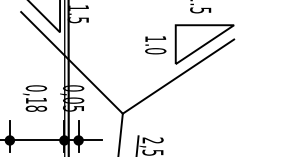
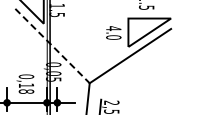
text: (155, 38) -> (113, 28), 1.0 -> 4.0
line: (71, 63) -> (52, 46), solid -> dashed
text: (35, 97) -> (25, 83), moved

